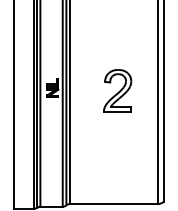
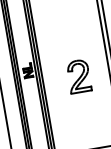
part: (117, 90) -> (78, 76), moved

